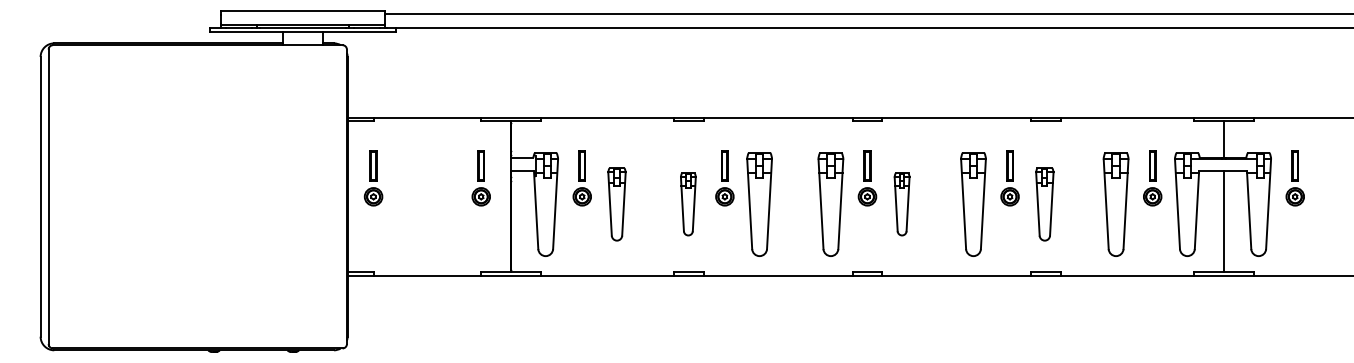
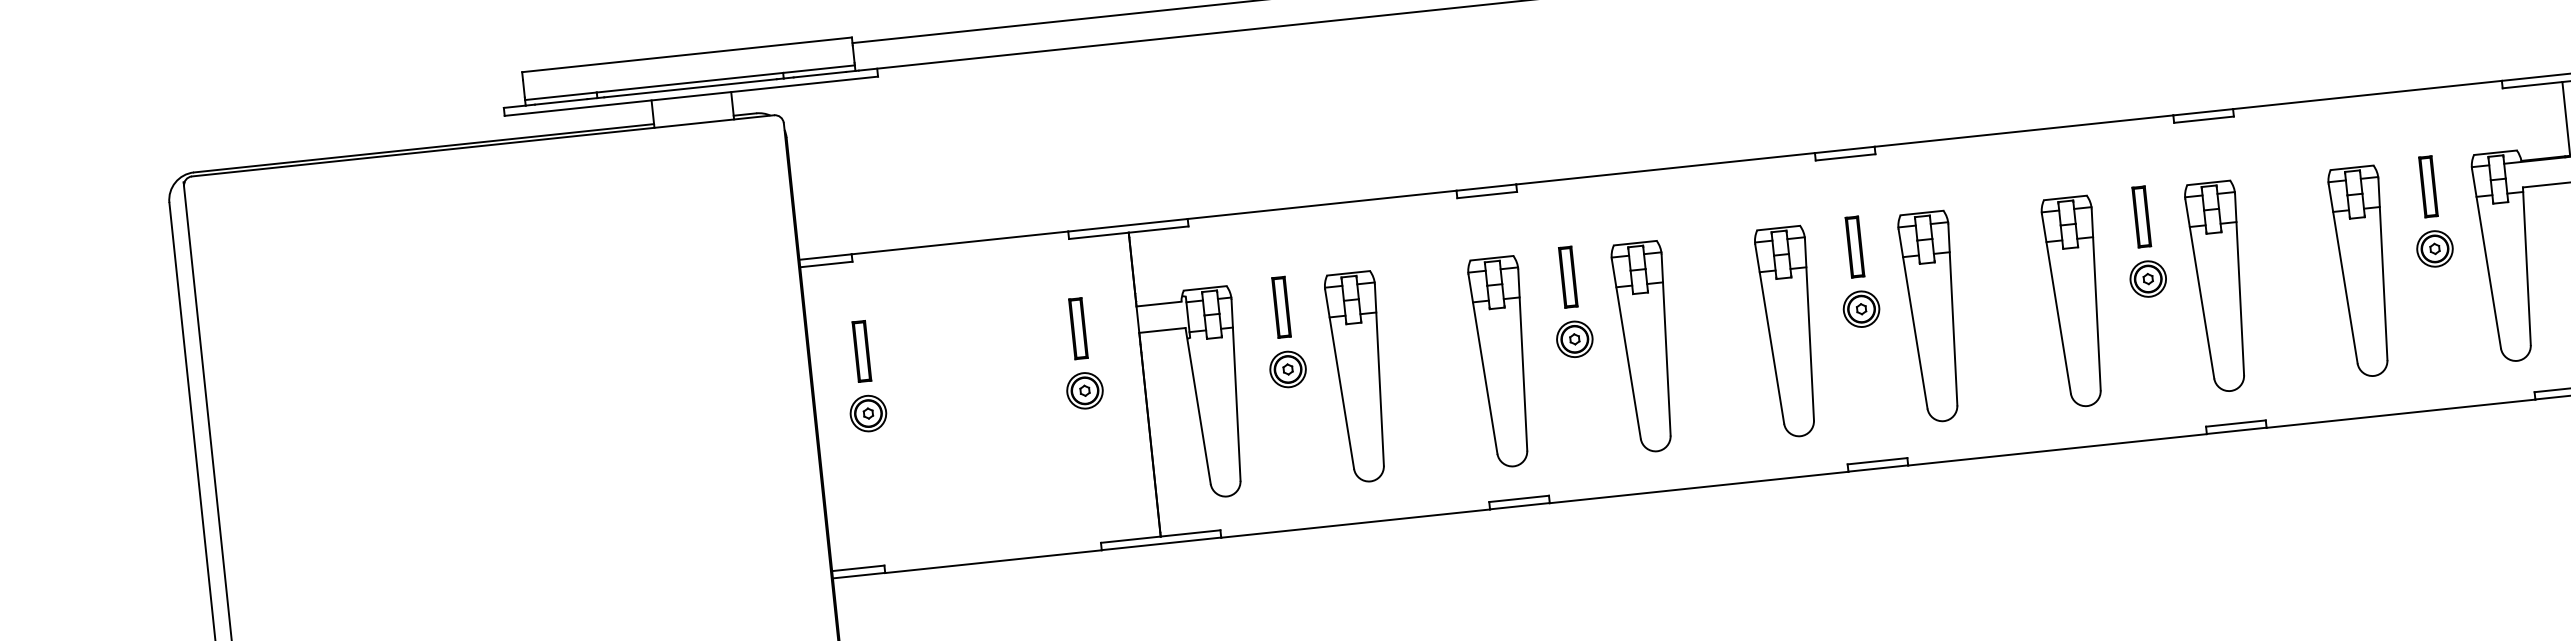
part: (616, 204) -> (1358, 377), size x1.43
part: (688, 204) -> (1503, 362), size x1.67
part: (901, 204) -> (1931, 317), size x1.67
part: (1044, 204) -> (2219, 287), size x1.43

